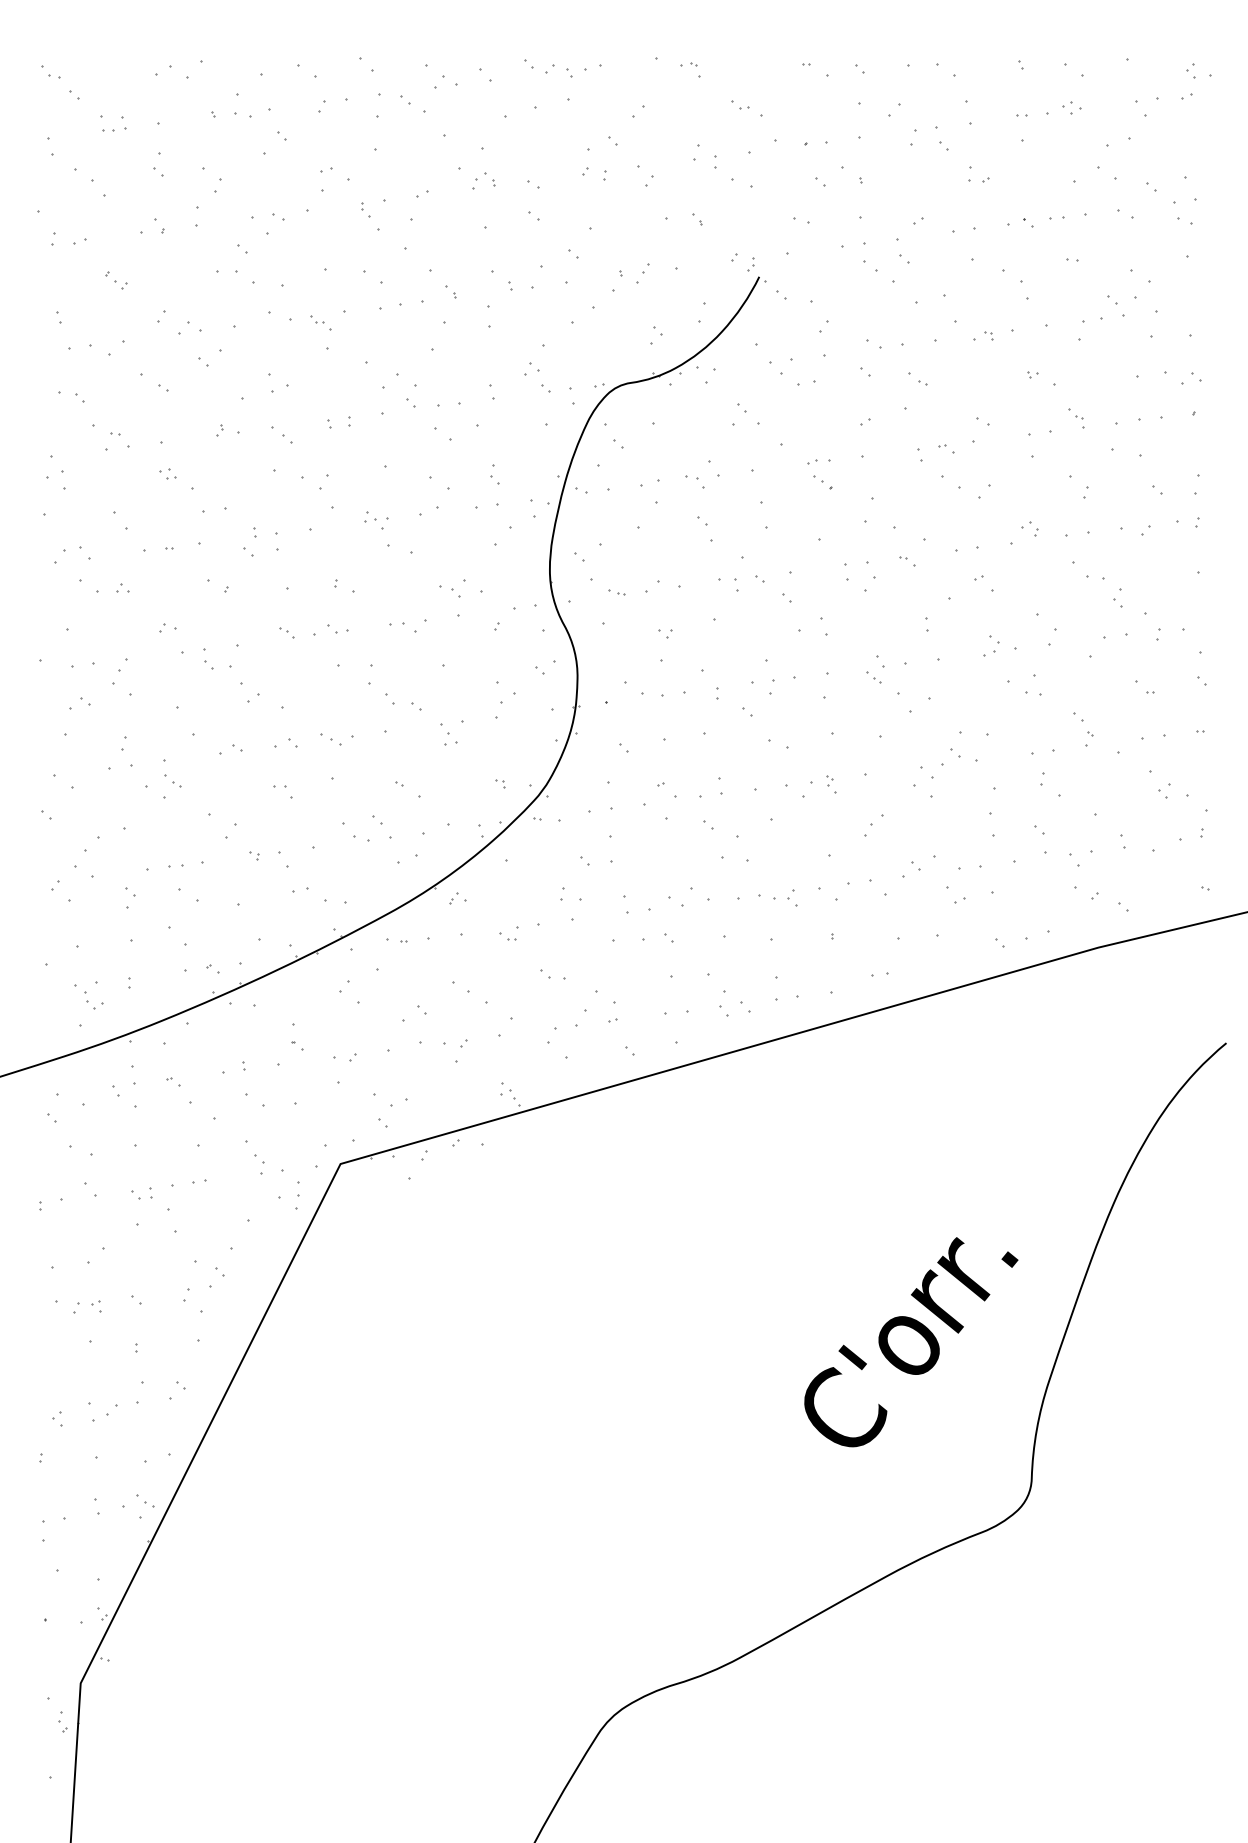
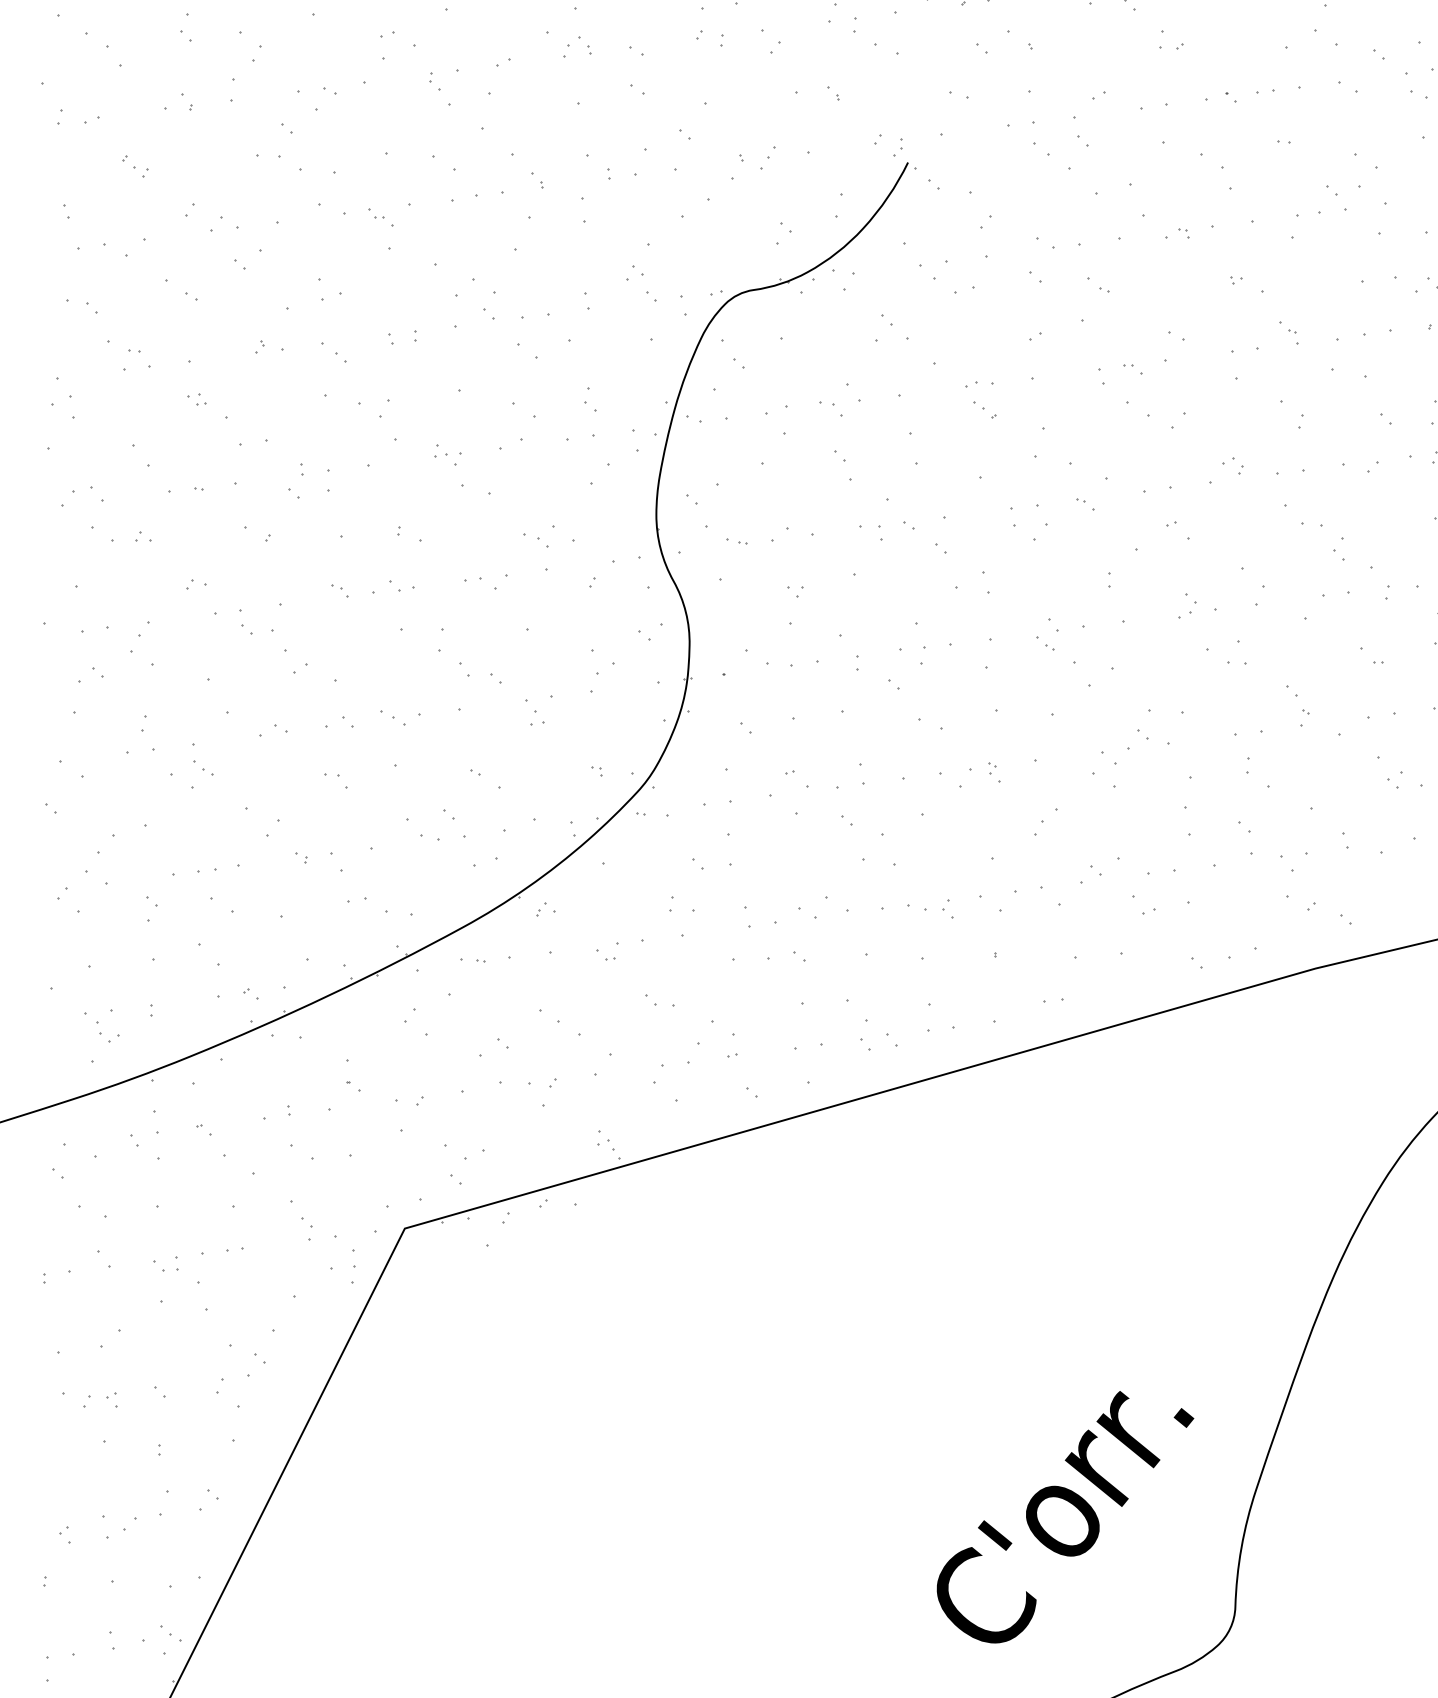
text: (911, 1342) -> (1065, 1517), moved

